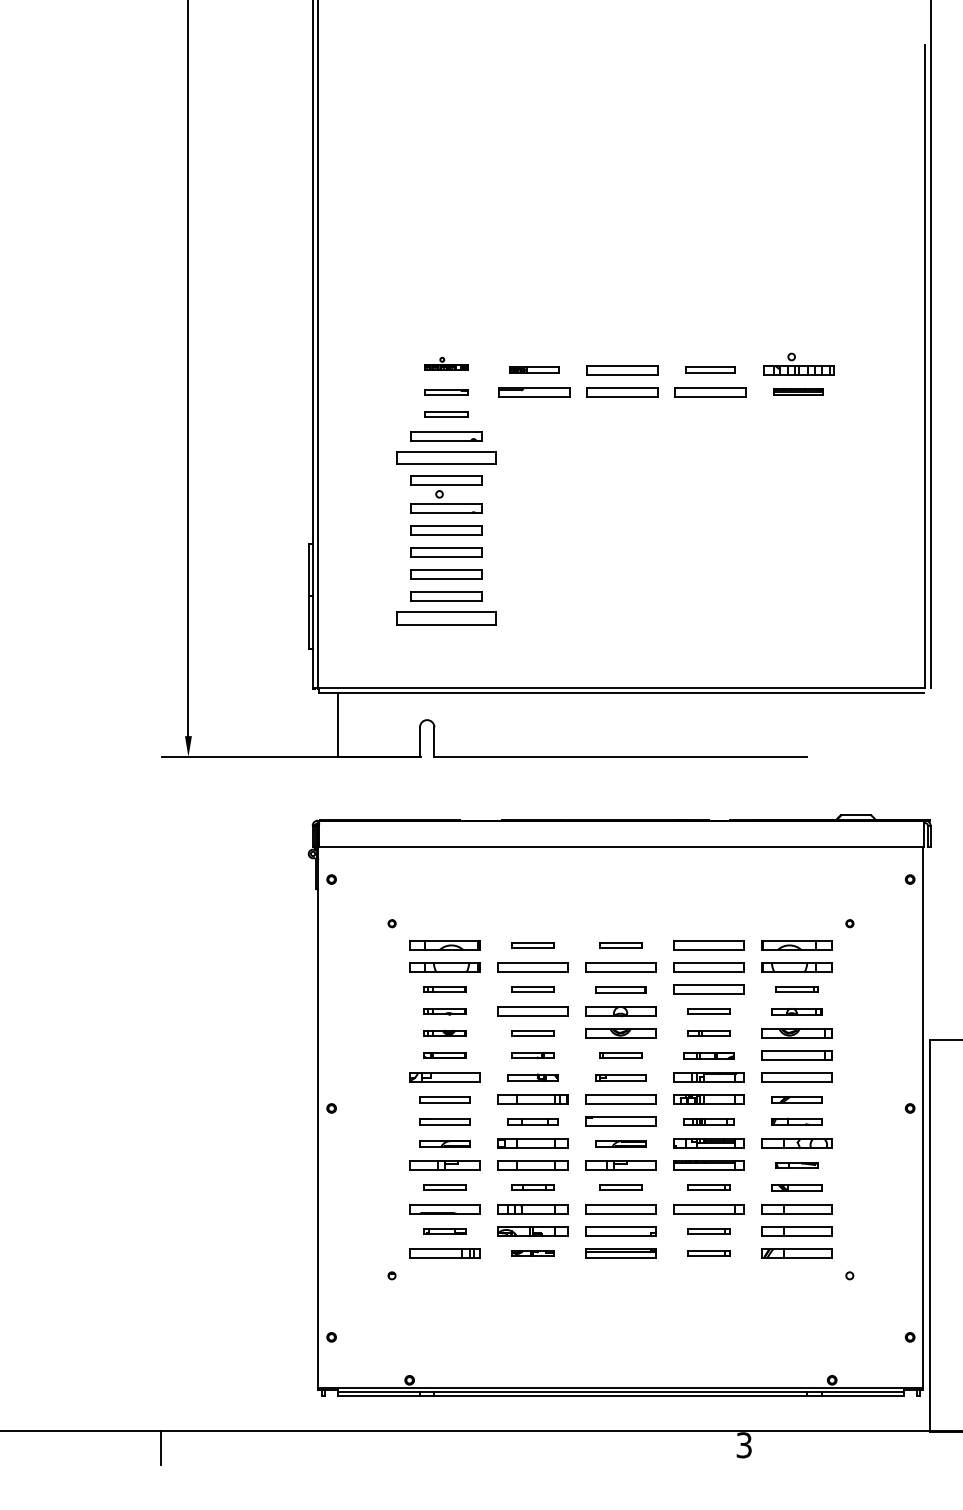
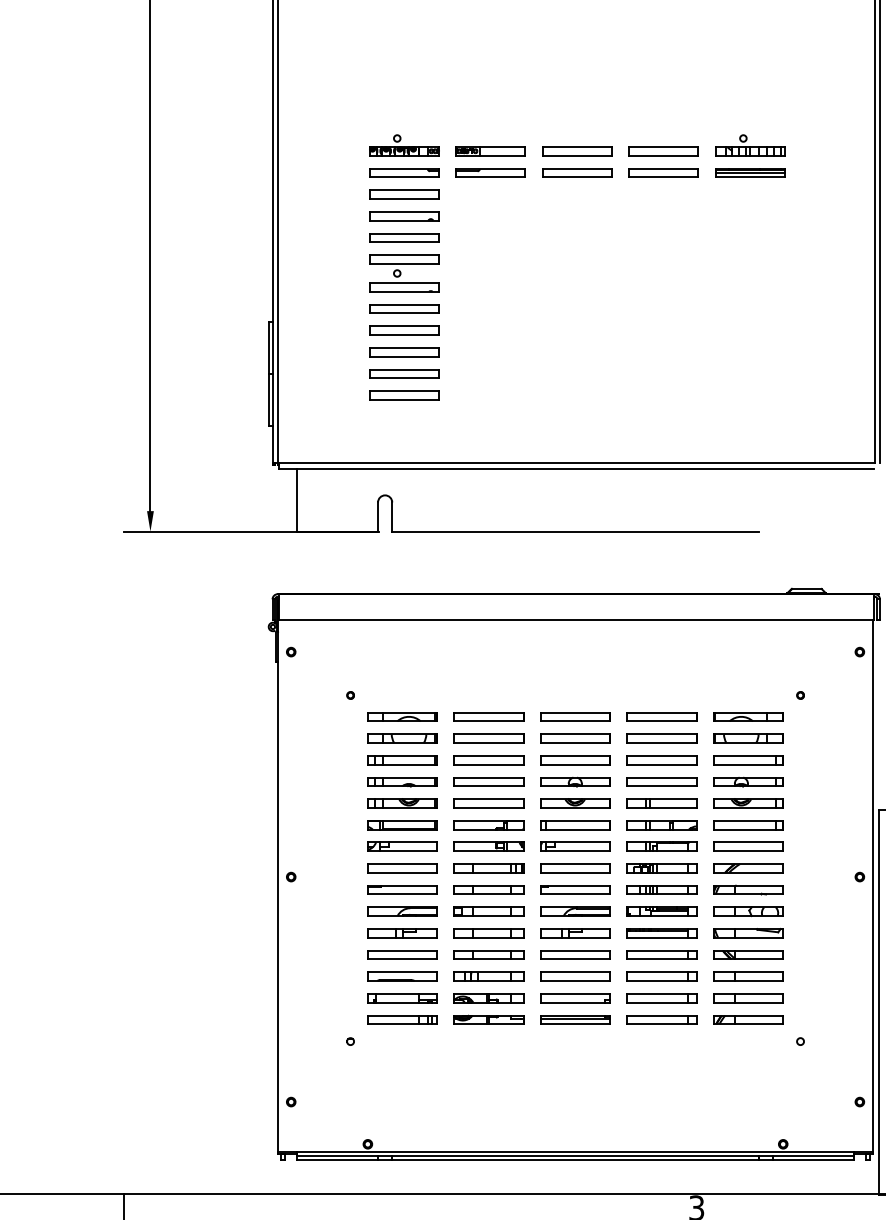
part: (446, 363) -> (404, 144), size x1.67
part: (534, 370) -> (490, 151), size x1.43
part: (710, 370) -> (663, 151), size x1.43
part: (446, 392) -> (404, 173), size x1.67
part: (798, 392) -> (750, 173), size x1.43
part: (446, 414) -> (404, 194), size x1.67
part: (446, 458) -> (404, 238), size x0.71
part: (446, 618) -> (404, 395), size x0.71
part: (532, 945) -> (488, 716), size x1.67
part: (620, 945) -> (575, 716), size x1.67
part: (444, 989) -> (402, 760), size x1.67
part: (532, 989) -> (488, 760), size x1.67
part: (620, 989) -> (575, 760), size x1.43
part: (796, 989) -> (748, 760), size x1.67
part: (444, 1011) -> (402, 781), size x1.67
part: (708, 1011) -> (661, 781), size x1.67
part: (796, 1011) -> (748, 781), size x1.43
part: (444, 1033) -> (402, 803), size x1.67
part: (532, 1033) -> (488, 803), size x1.67
part: (708, 1033) -> (661, 803), size x1.67
part: (444, 1055) -> (402, 825), size x1.67
part: (532, 1055) -> (488, 825), size x1.67
part: (620, 1055) -> (575, 825), size x1.67
part: (708, 1055) -> (661, 825), size x1.43
part: (532, 1077) -> (488, 846), size x1.43
part: (620, 1077) -> (575, 846), size x1.43
part: (444, 1099) -> (402, 868), size x1.43
part: (796, 1099) -> (748, 868), size x1.43
part: (444, 1121) -> (402, 889), size x1.43
part: (532, 1121) -> (488, 889), size x1.43
part: (708, 1121) -> (661, 889), size x1.43
part: (796, 1121) -> (748, 889), size x1.43
part: (444, 1143) -> (402, 911), size x1.43
part: (620, 1143) -> (575, 911), size x1.43
part: (796, 1165) -> (748, 933), size x1.67
part: (444, 1187) -> (402, 954), size x1.67
part: (532, 1187) -> (488, 954), size x1.67
part: (620, 1187) -> (575, 954), size x1.67
part: (708, 1187) -> (661, 954), size x1.67
part: (796, 1187) -> (748, 954), size x1.43
part: (444, 1231) -> (402, 998), size x1.67
part: (708, 1231) -> (661, 998), size x1.67
part: (532, 1253) -> (488, 1019), size x1.67
part: (708, 1253) -> (661, 1019), size x1.67

